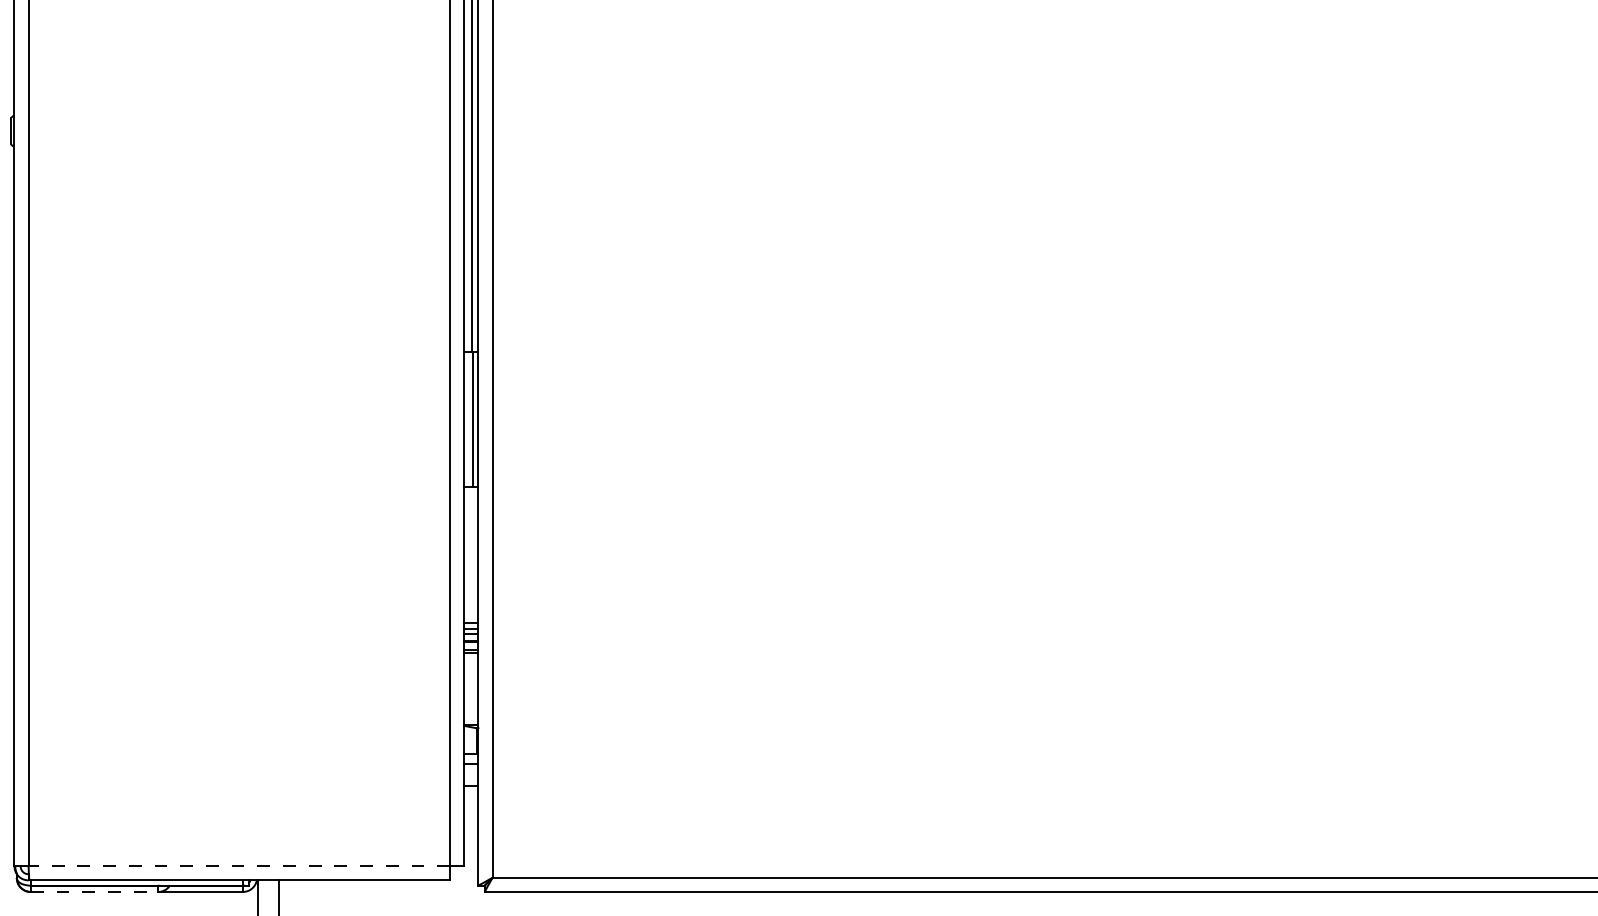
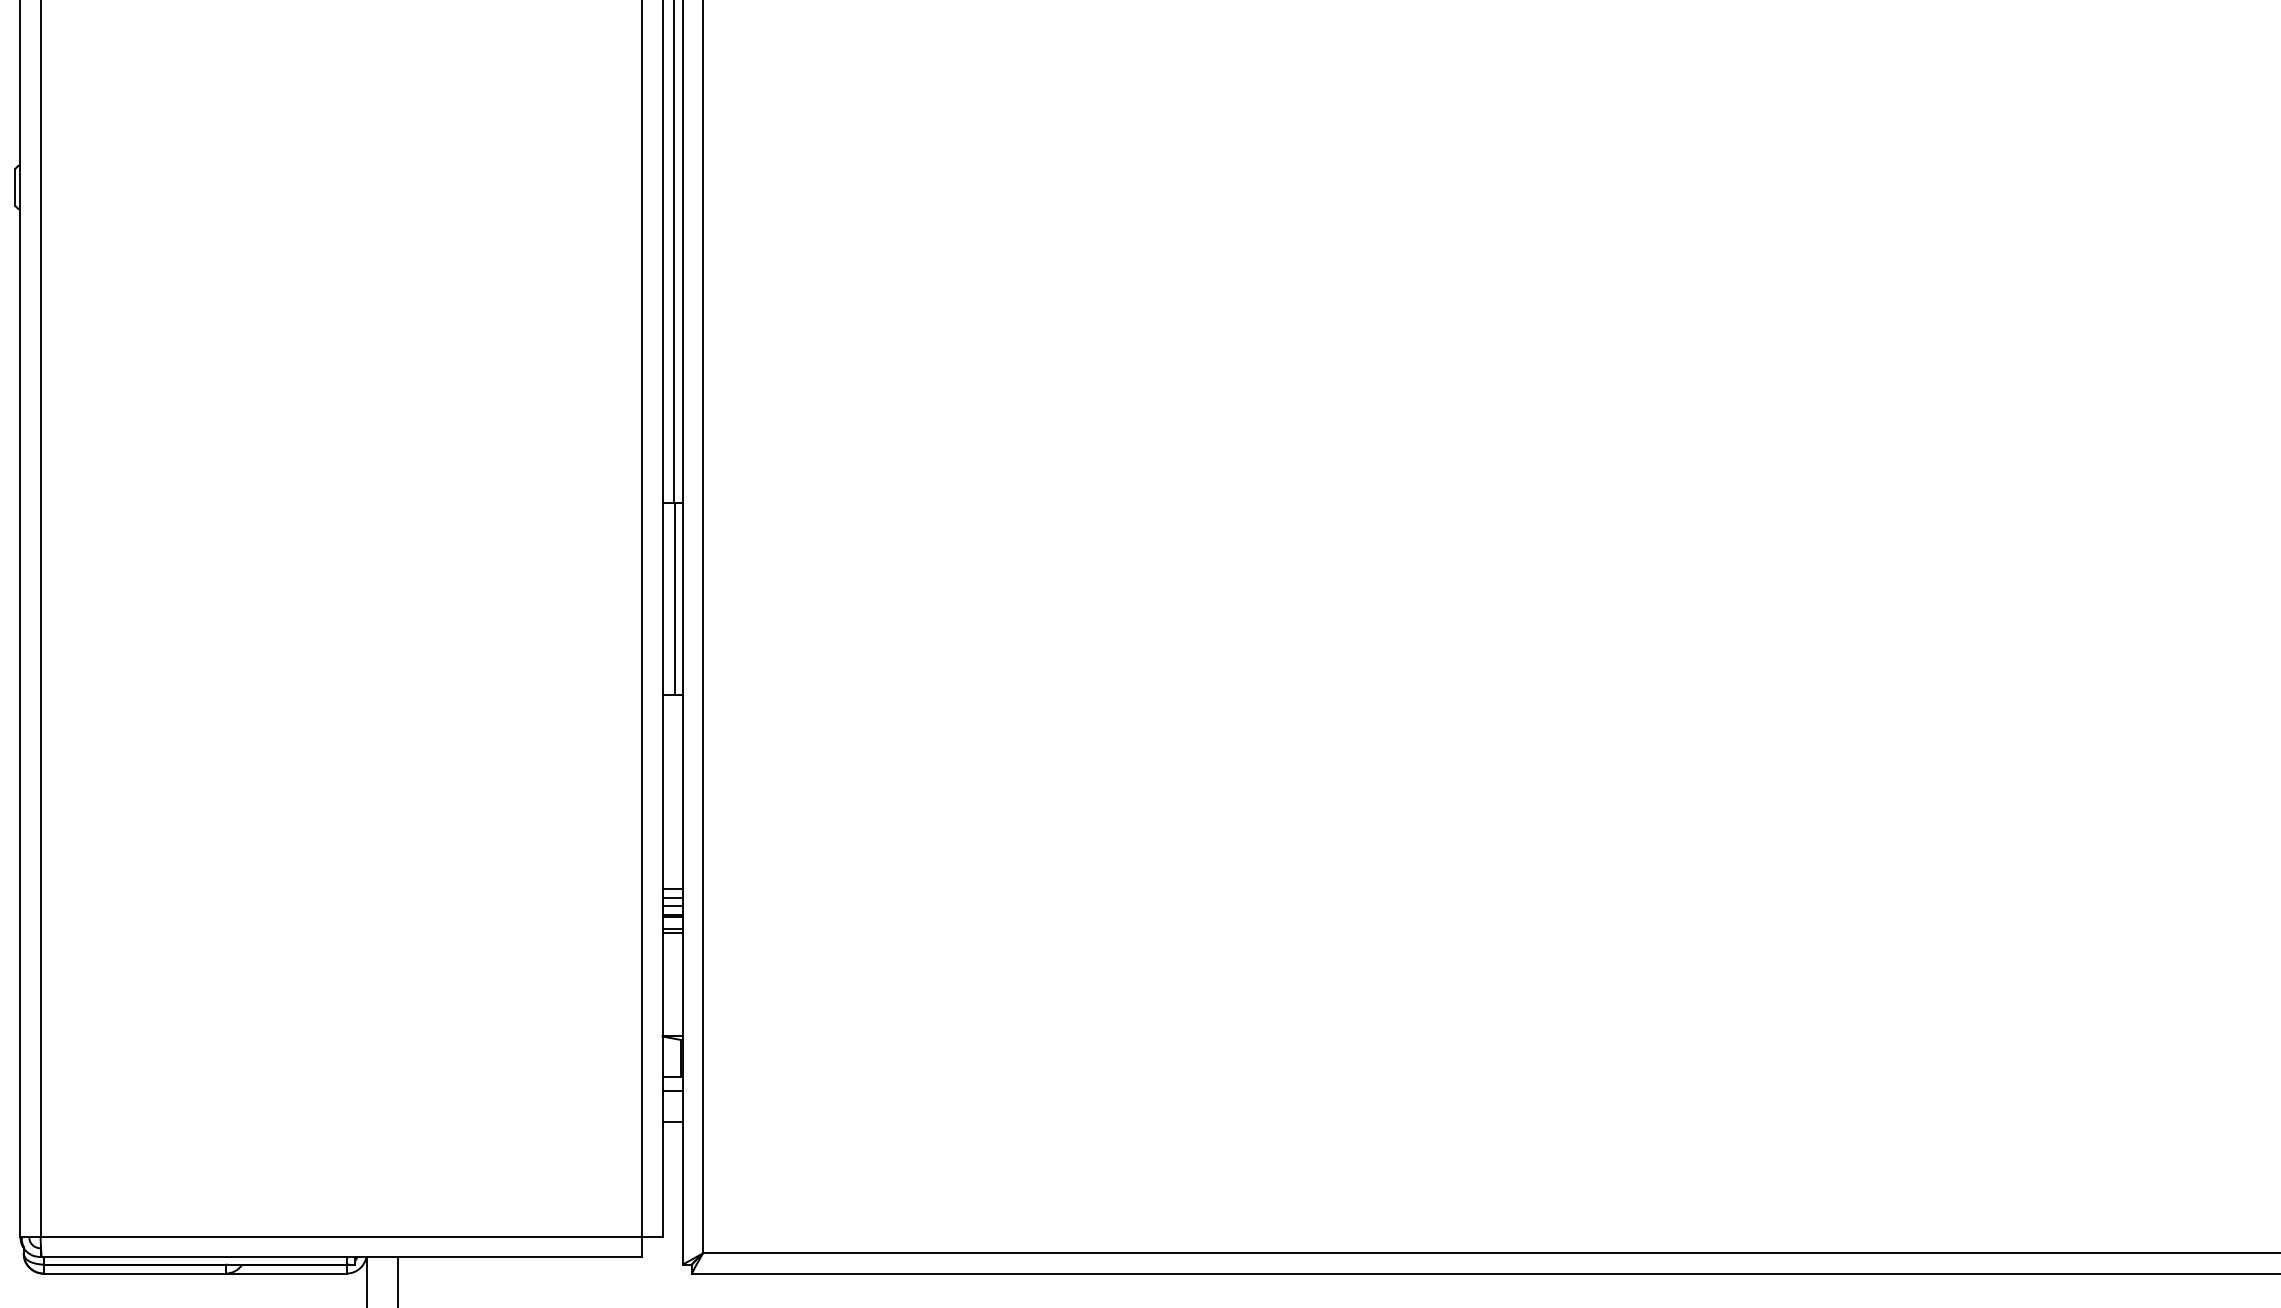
line: (239, 865) -> (341, 1236), dashed -> solid
line: (94, 891) -> (134, 1273), dashed -> solid

